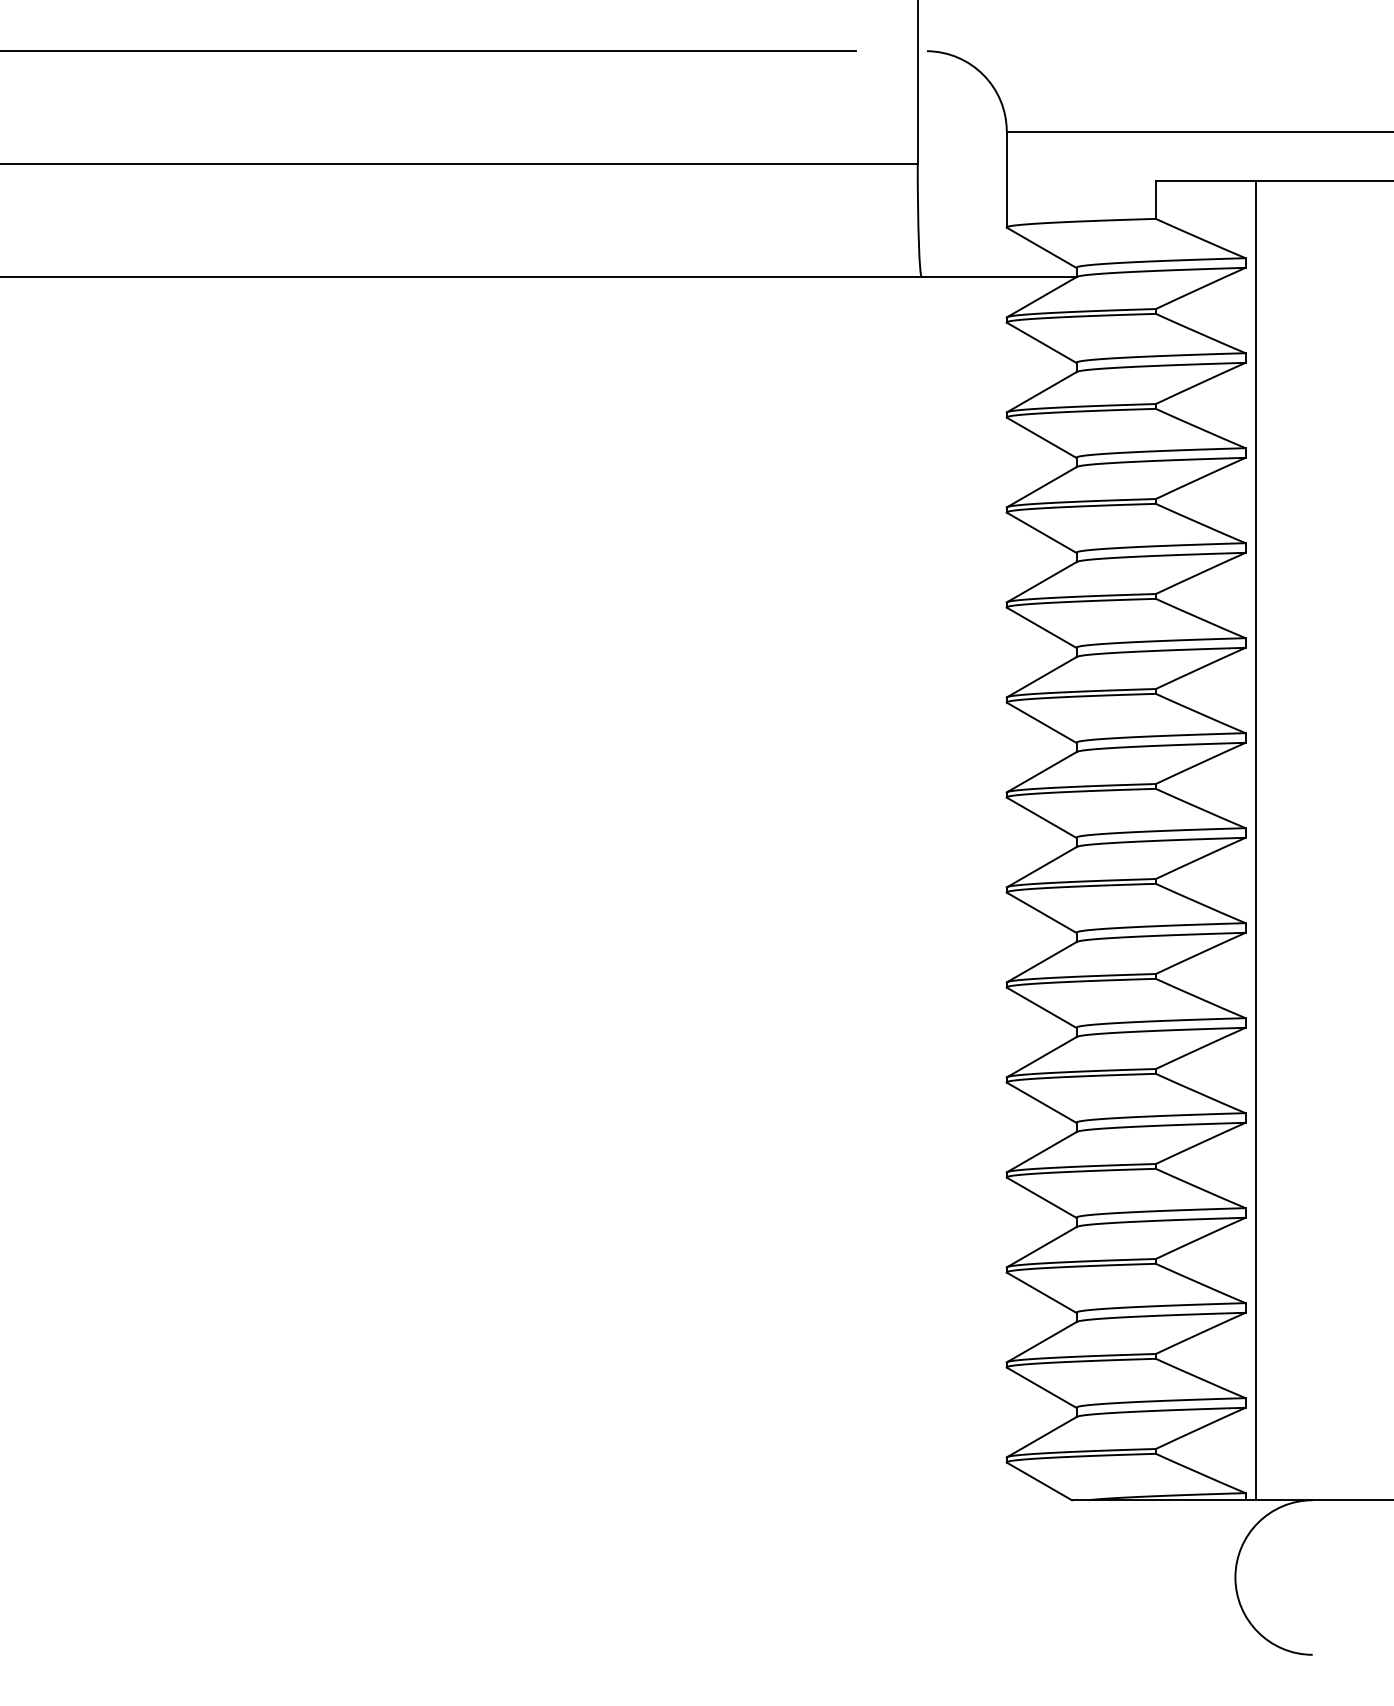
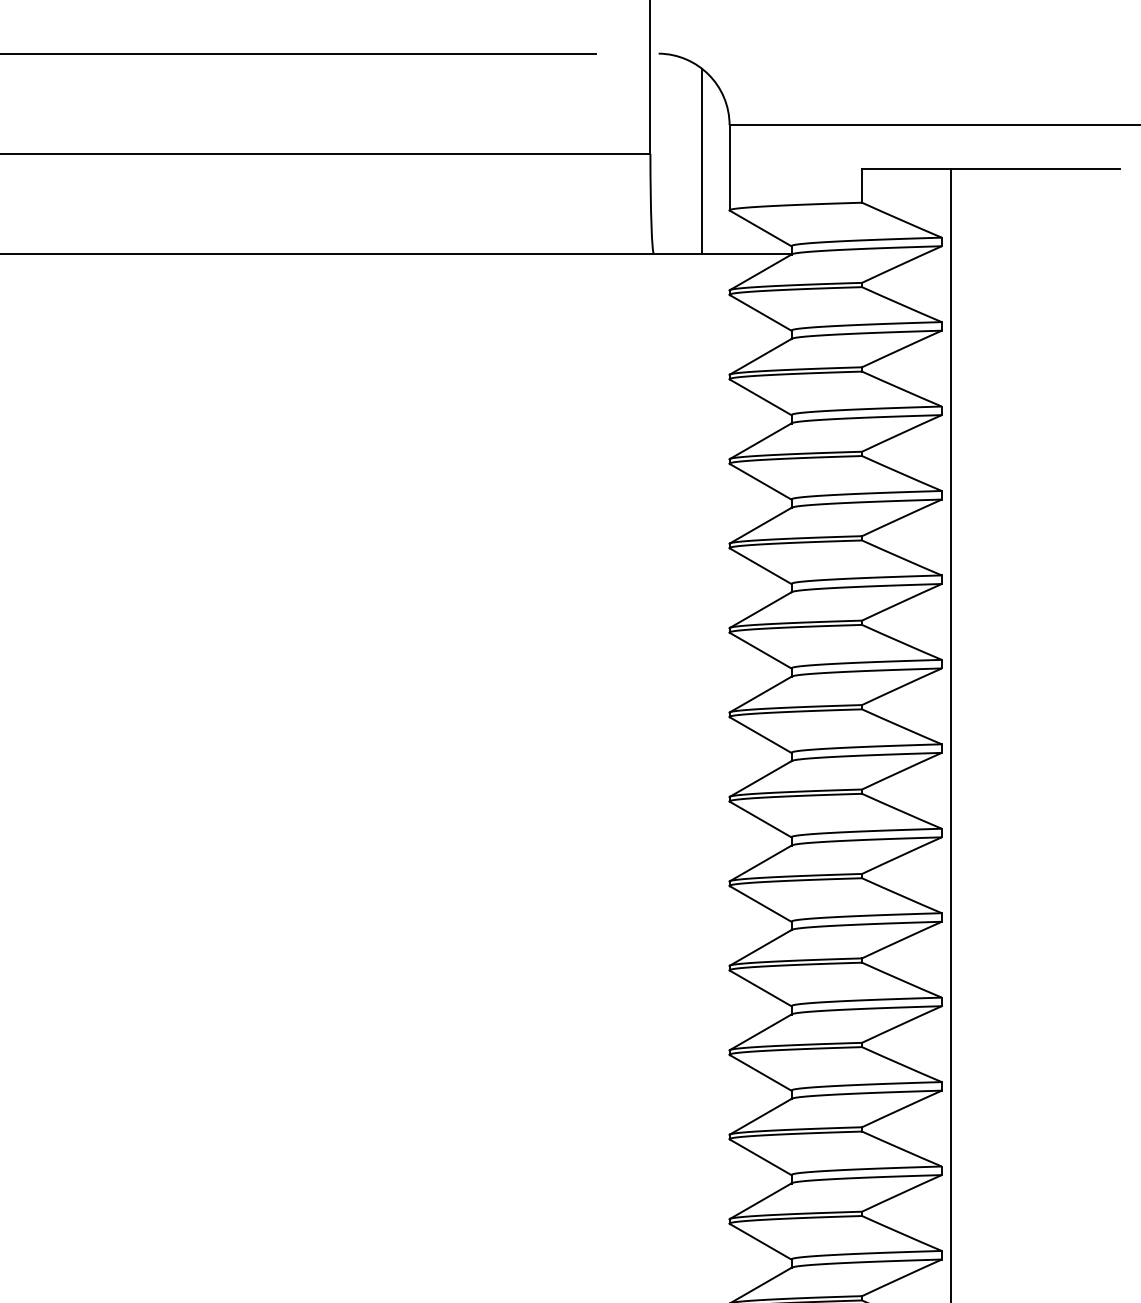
line: (975, 172) -> (701, 161), added

